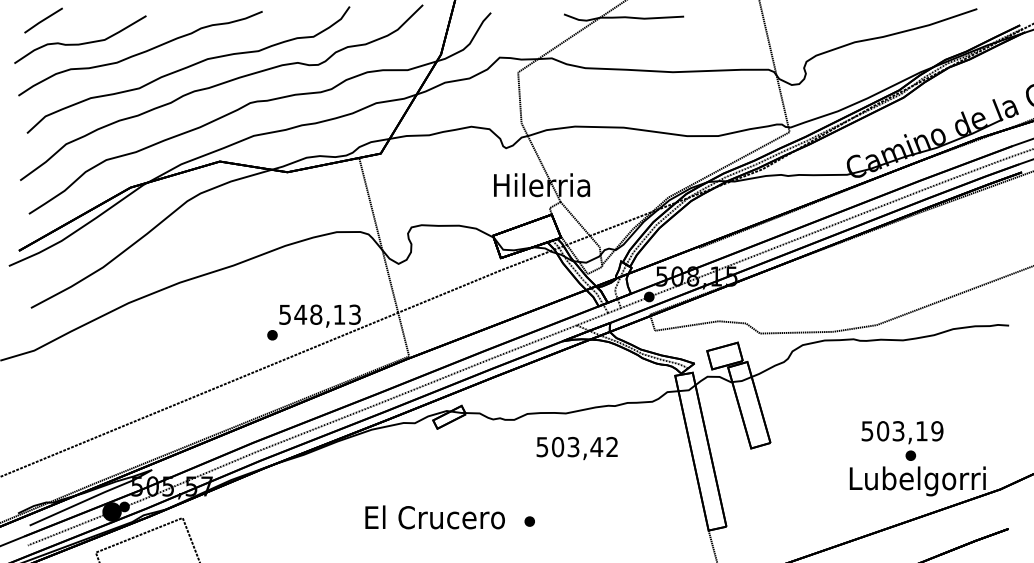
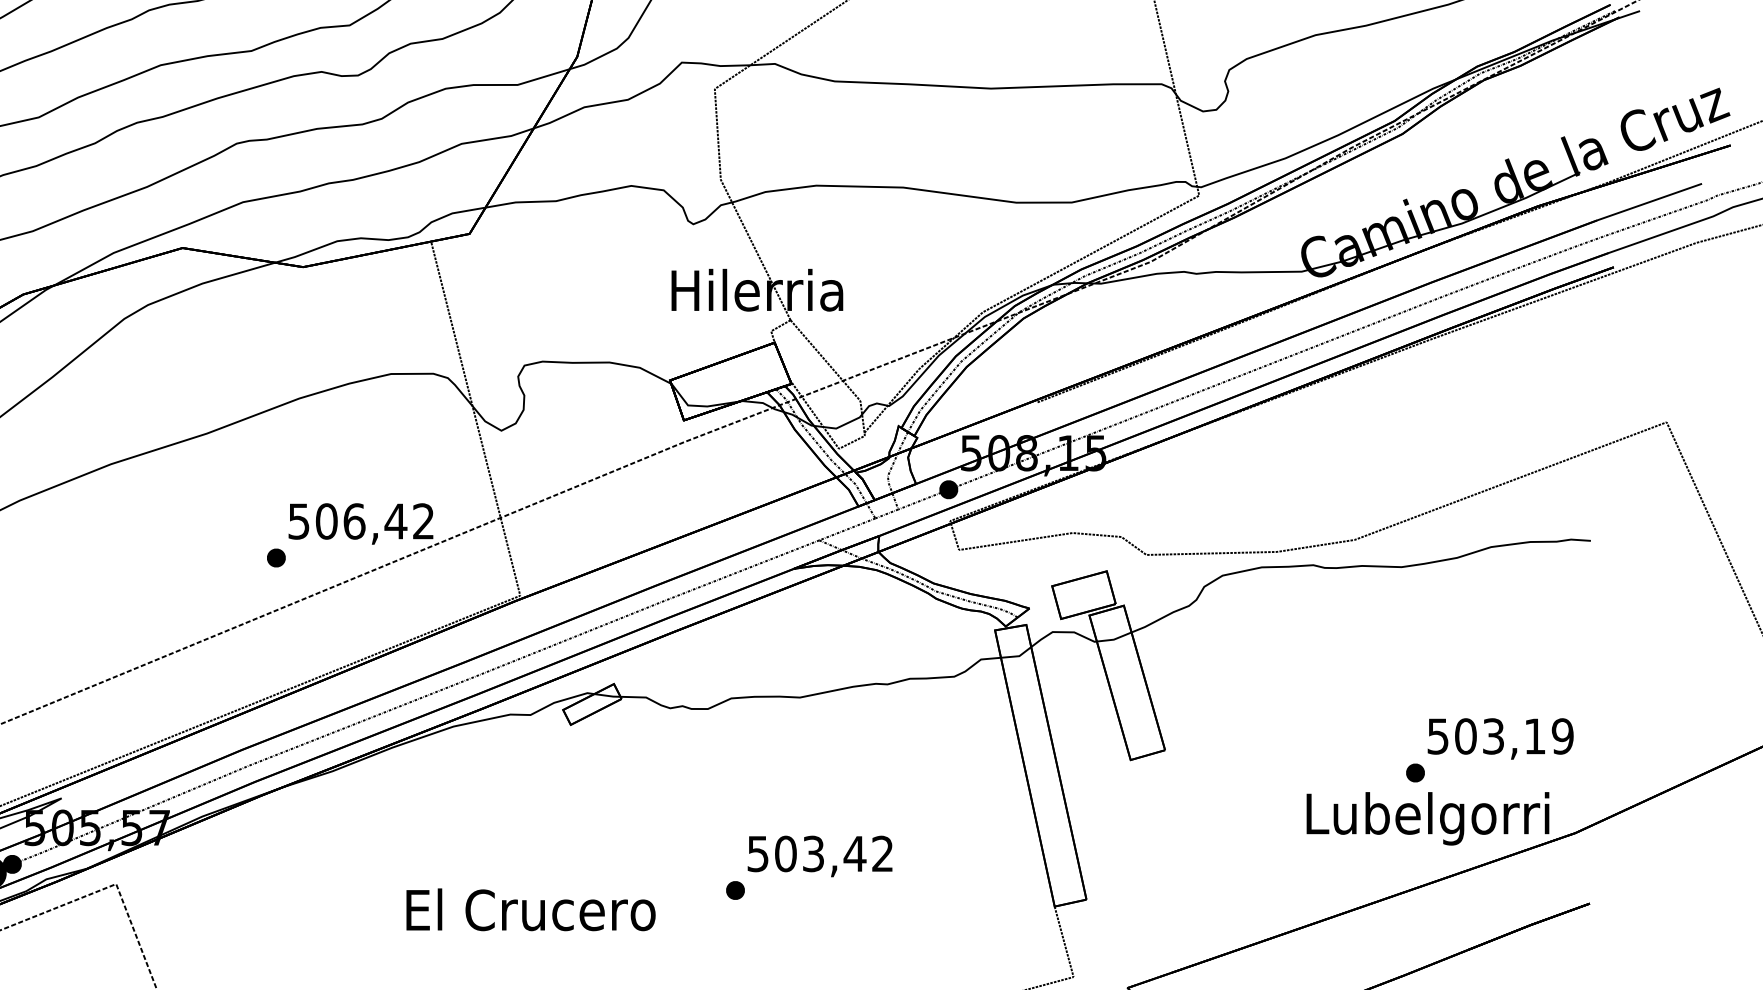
text: (327, 314) -> (374, 520), 548,13 -> 506,42
text: (902, 432) -> (1500, 738), moved
text: (576, 448) -> (818, 856), moved
text: (434, 517) -> (529, 909), moved

